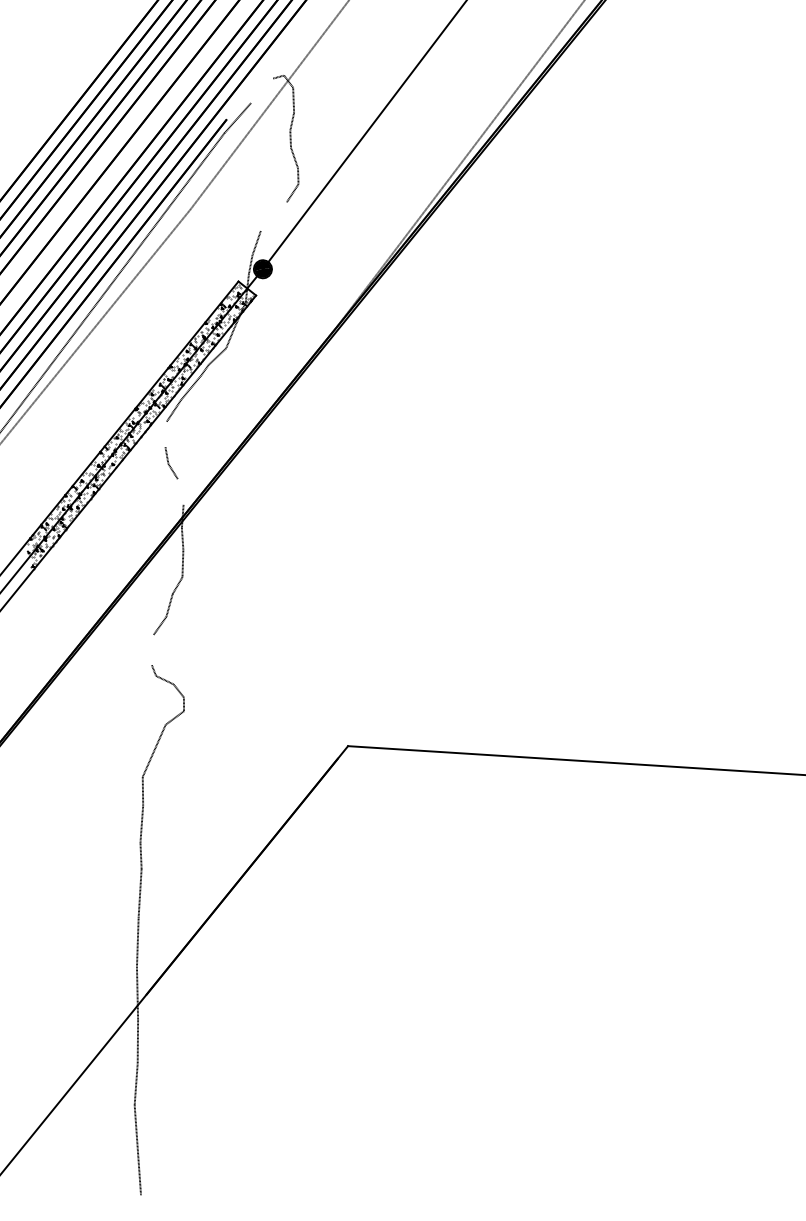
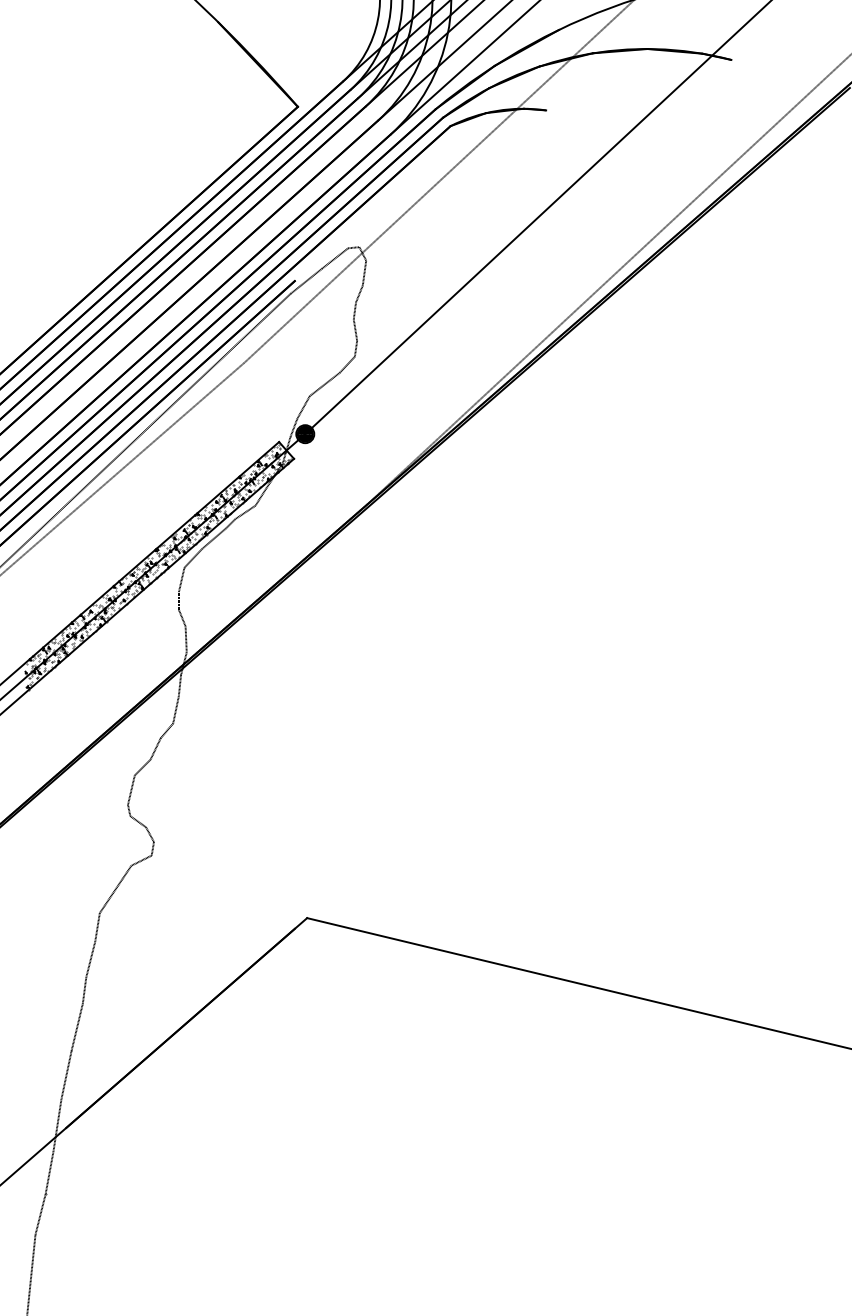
line: (262, 90) -> (335, 258), added
line: (273, 216) -> (324, 384), added
line: (165, 433) -> (181, 579), added
line: (180, 492) -> (185, 639), added
line: (152, 649) -> (131, 789), added

